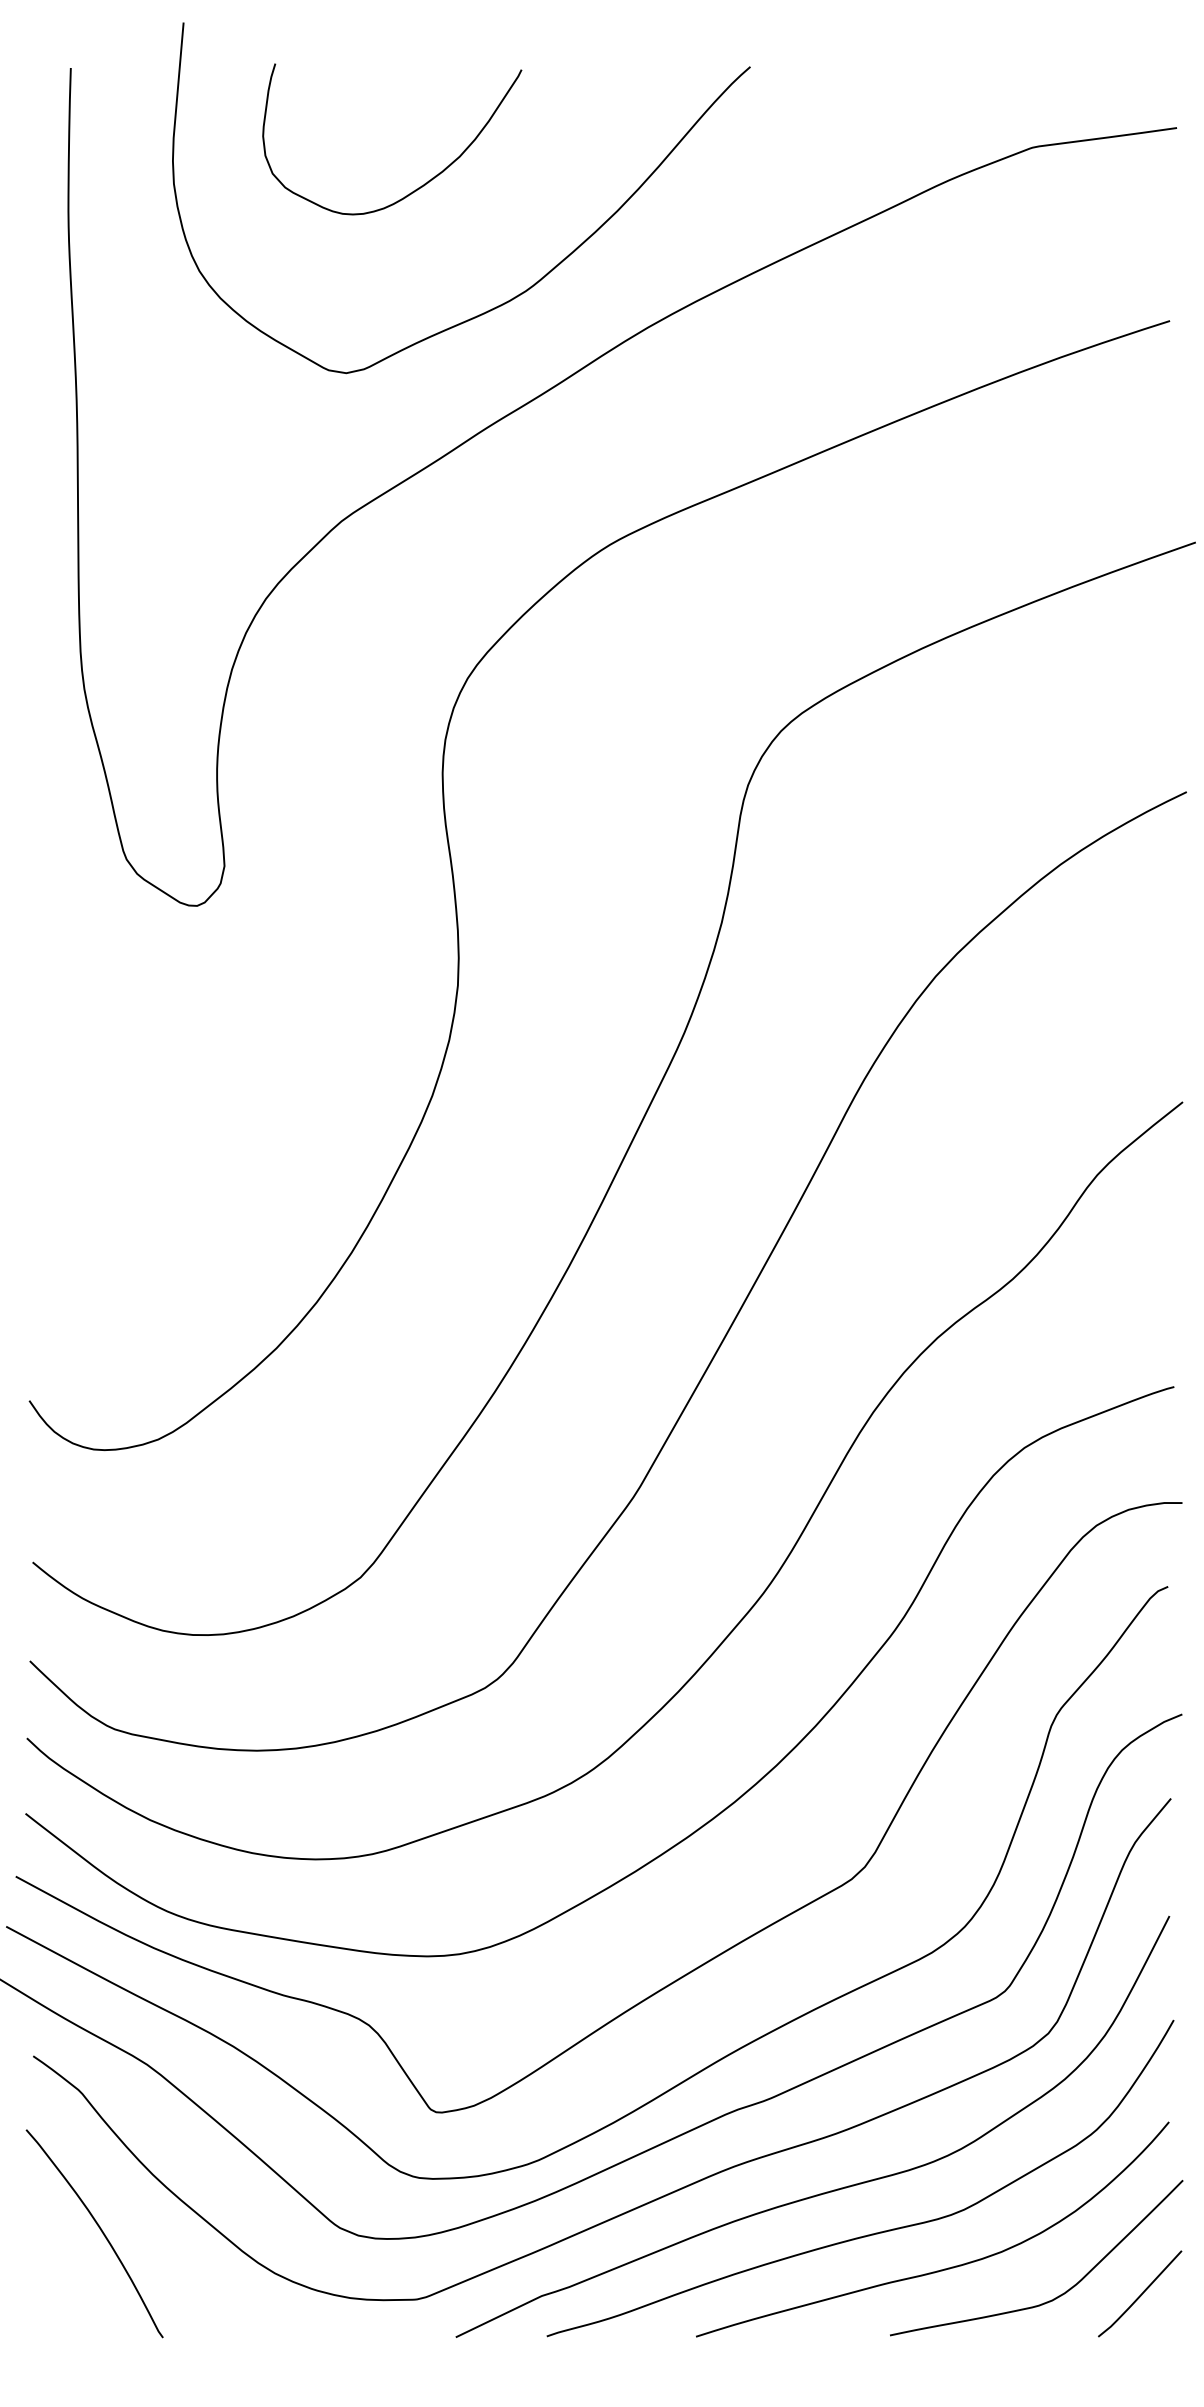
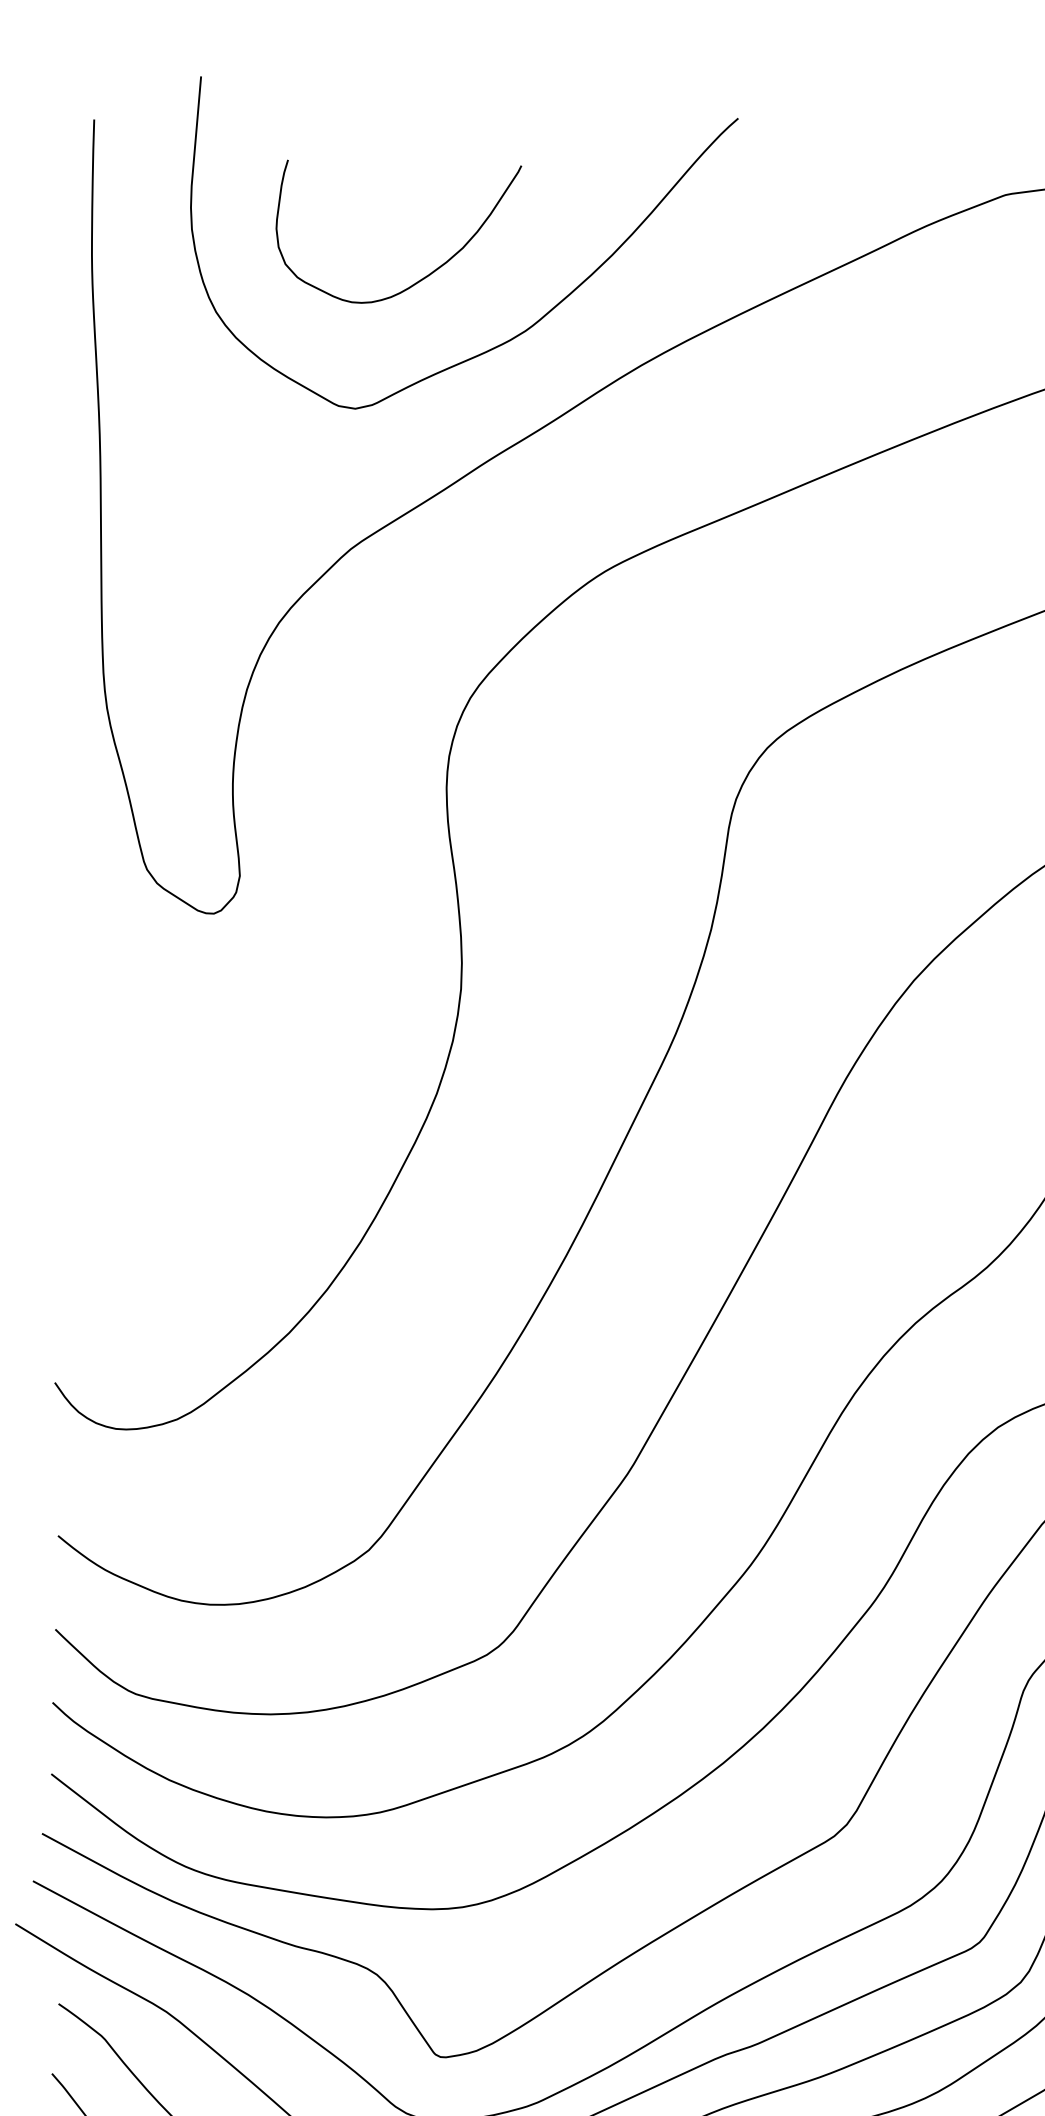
curve: (421, 185) -> (426, 275), moved

